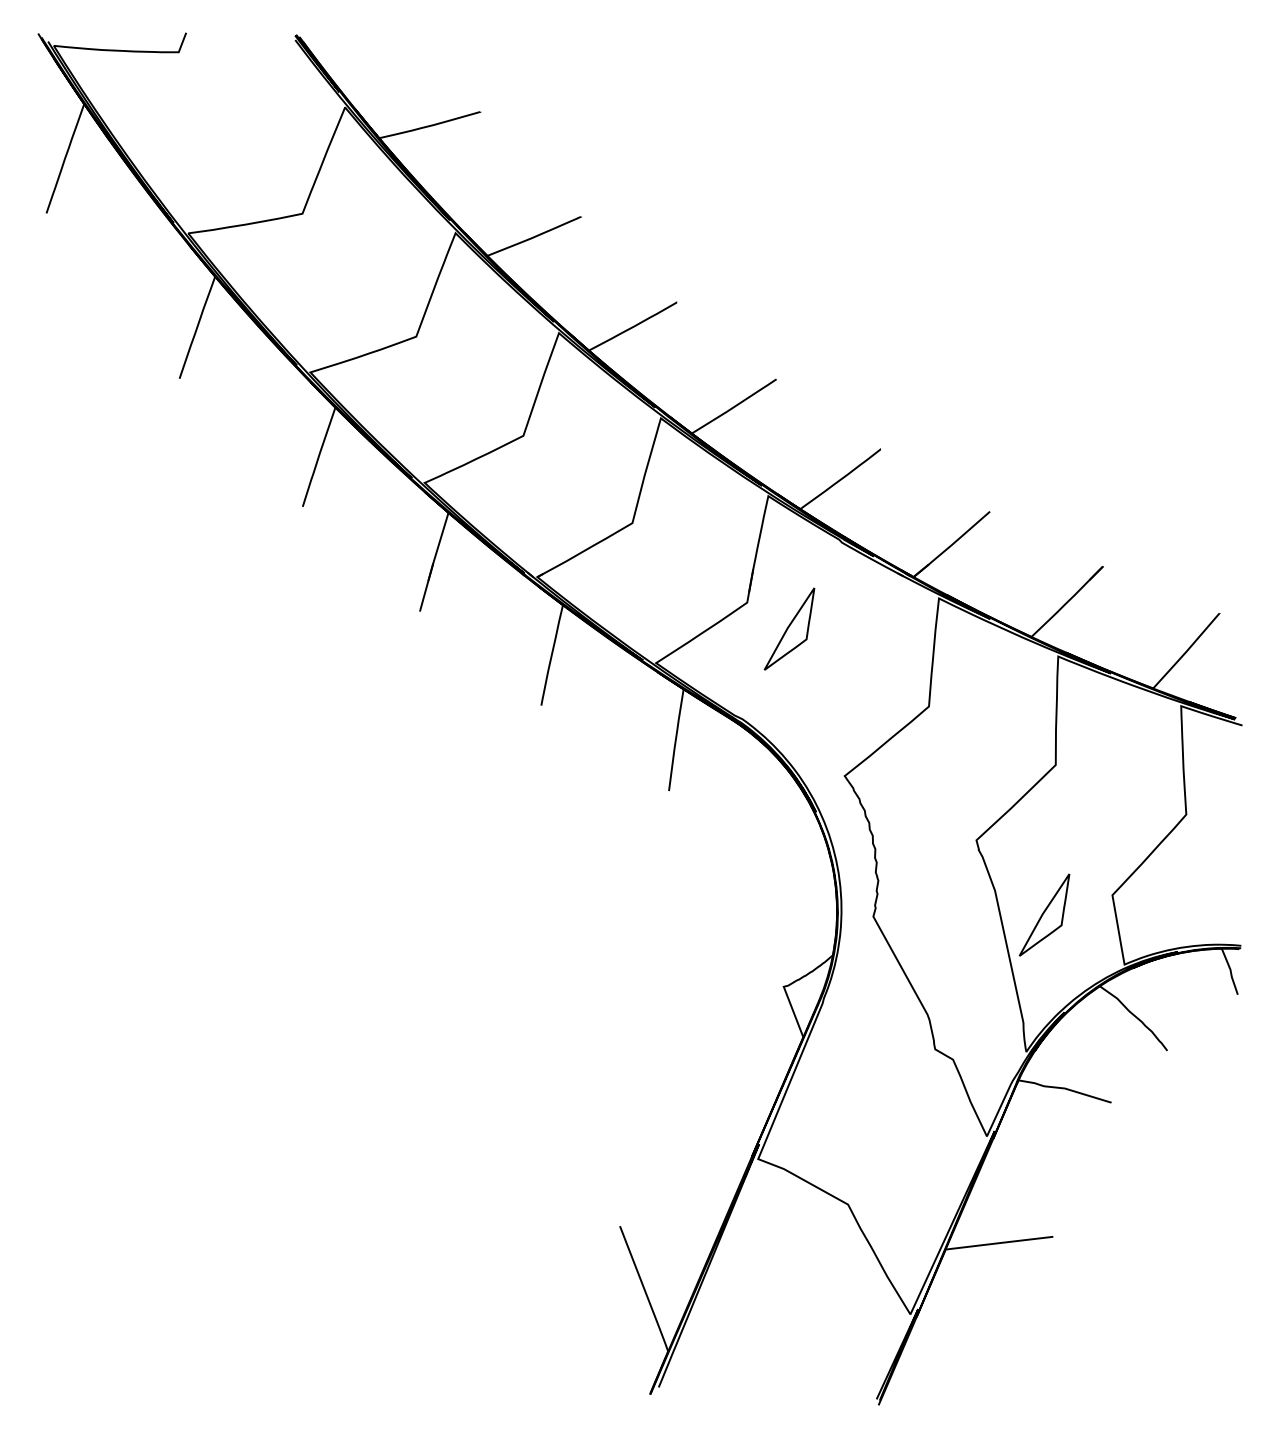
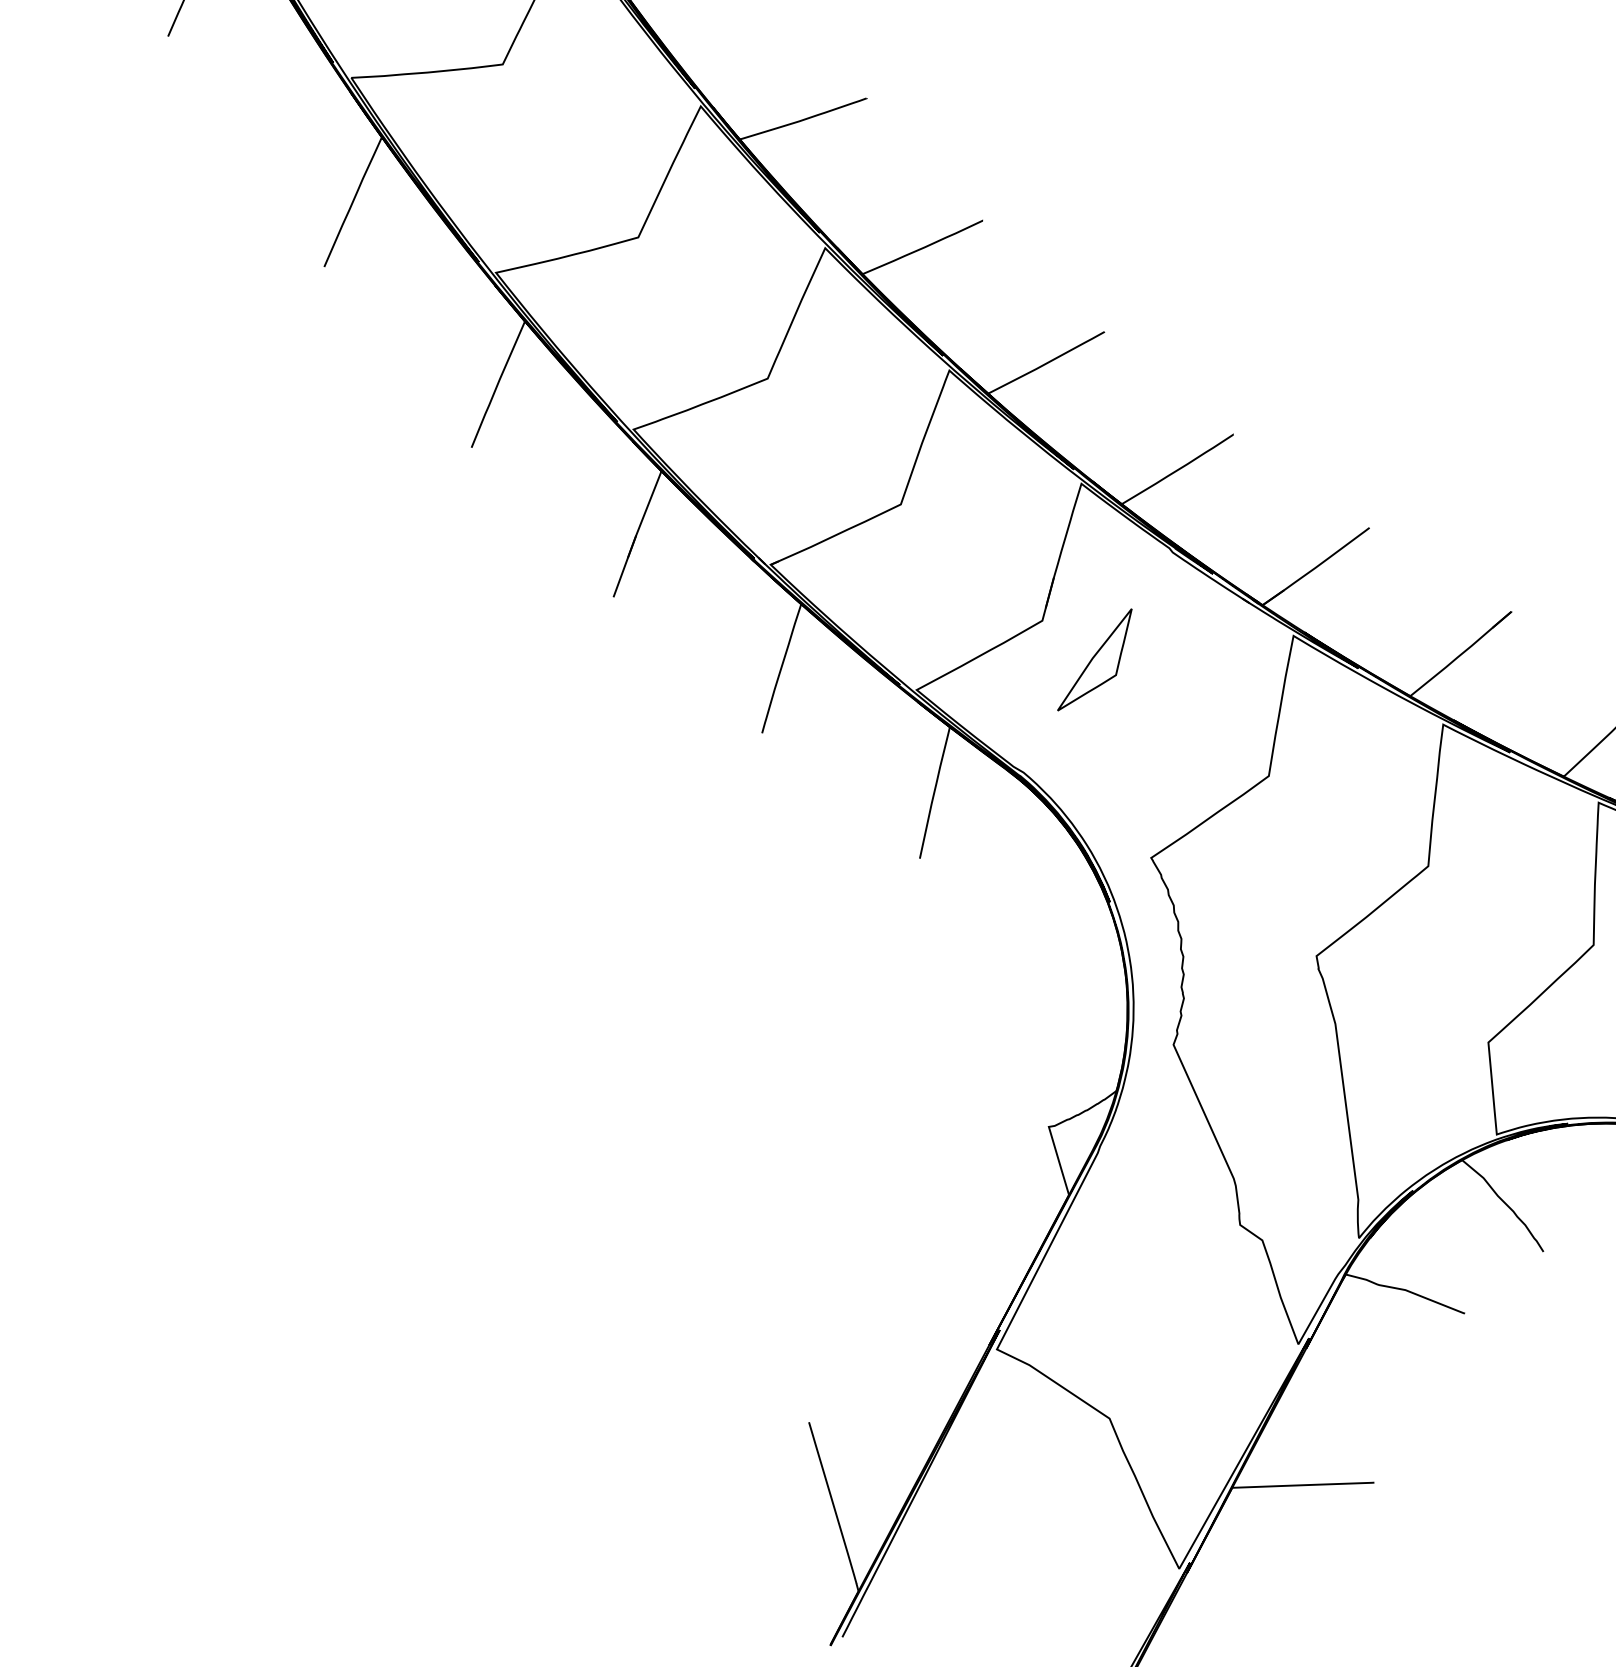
part: (1044, 914) -> (1397, 1060), removed

